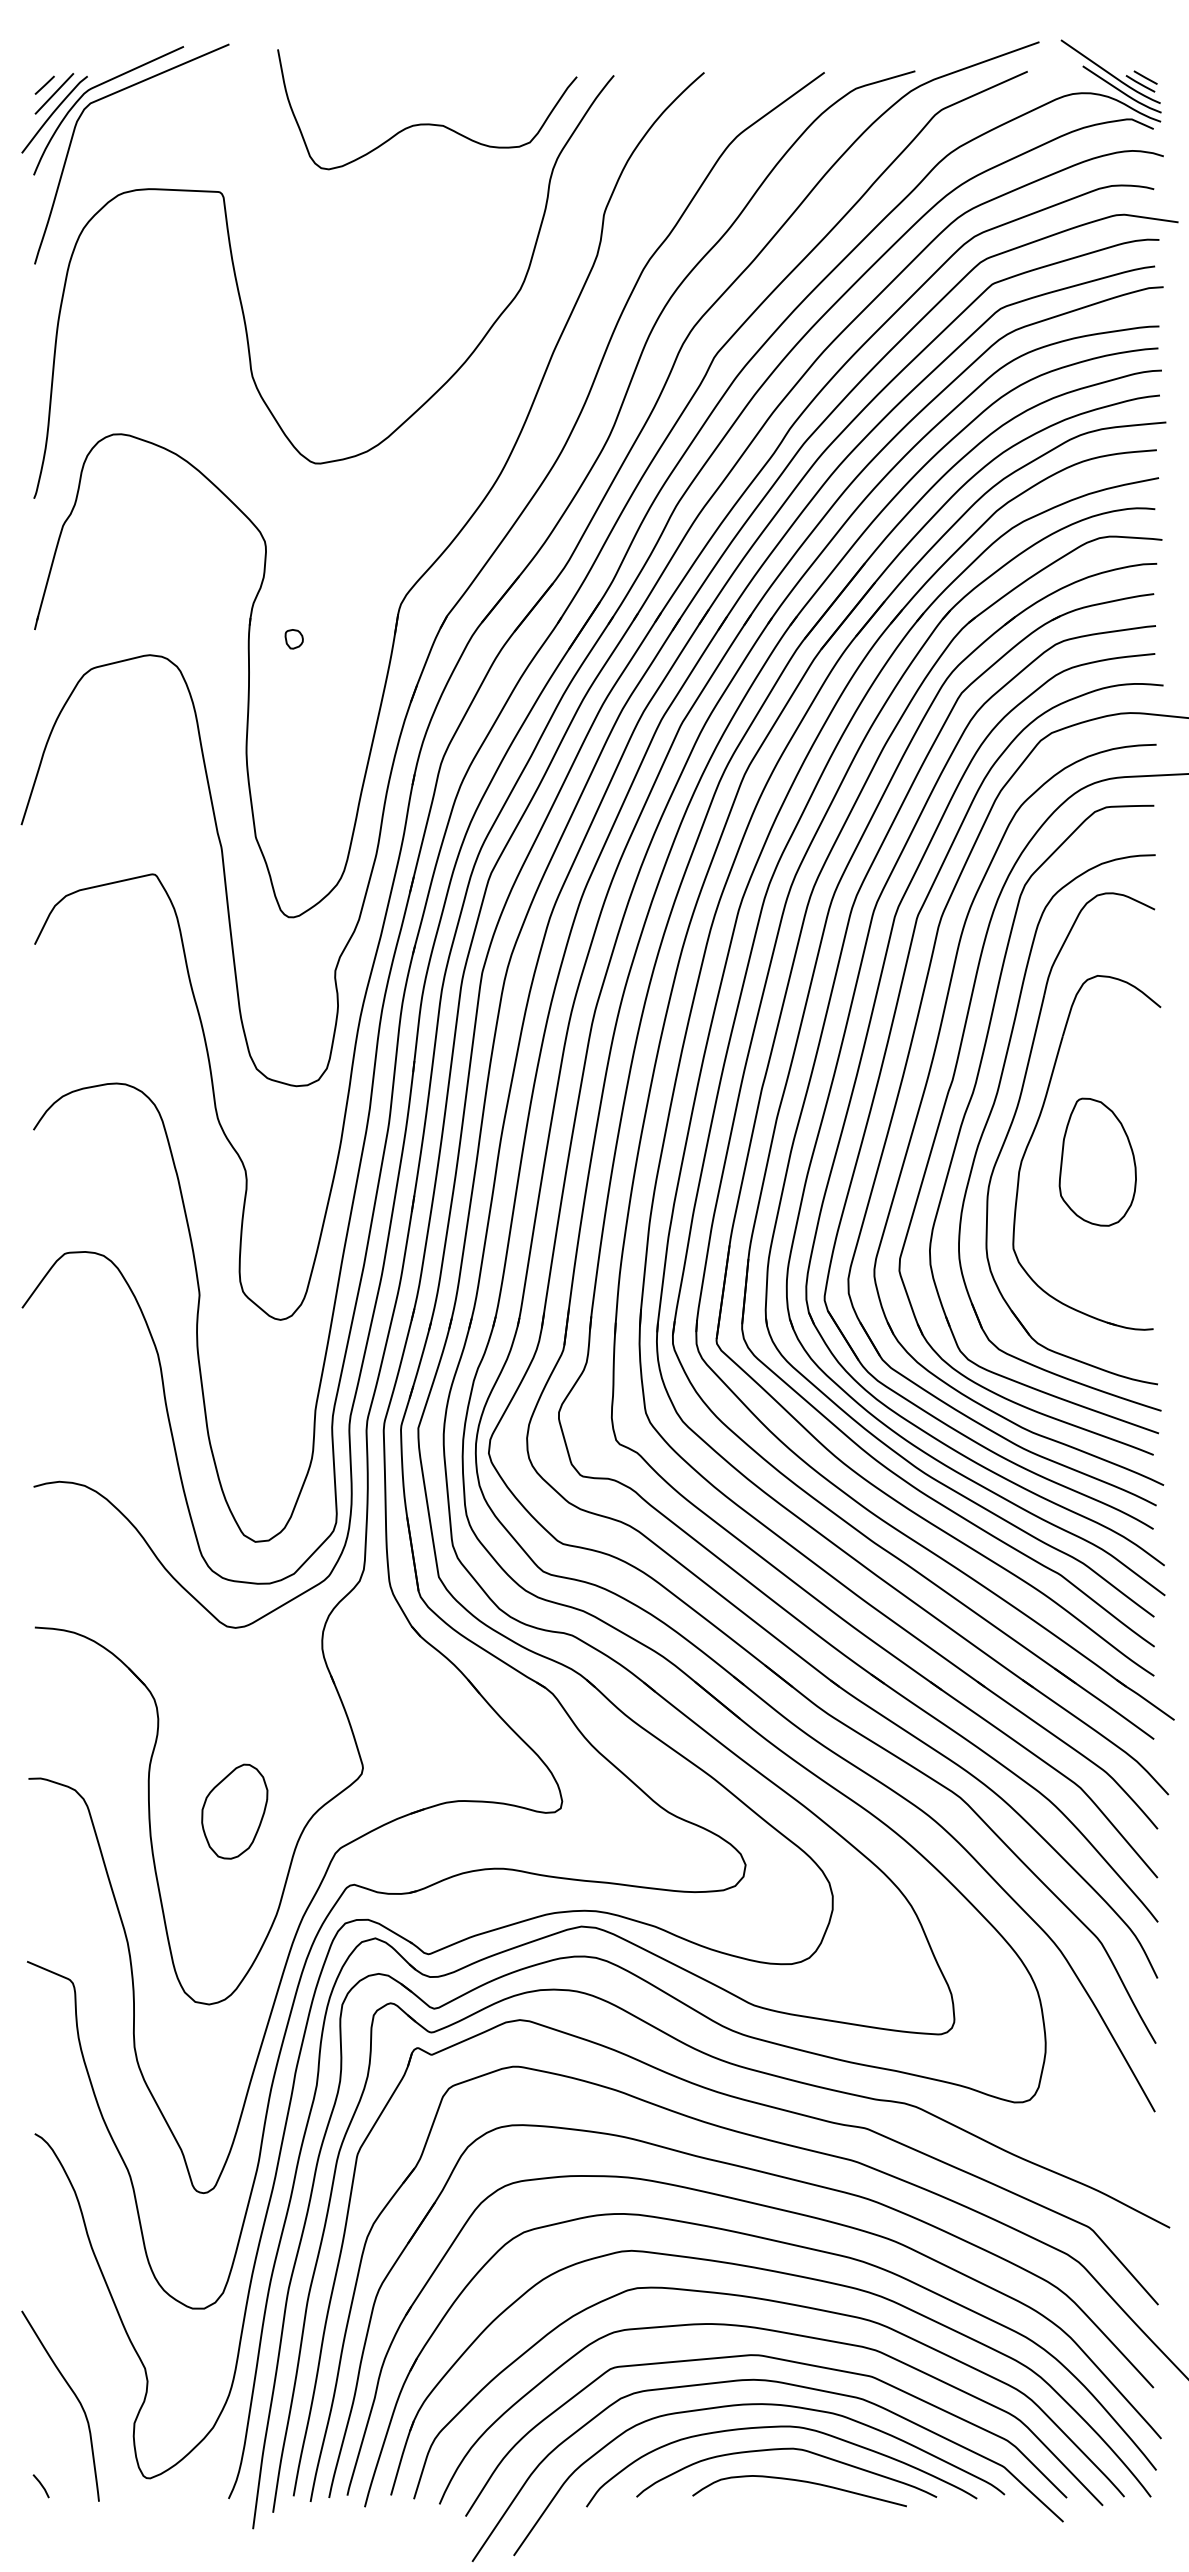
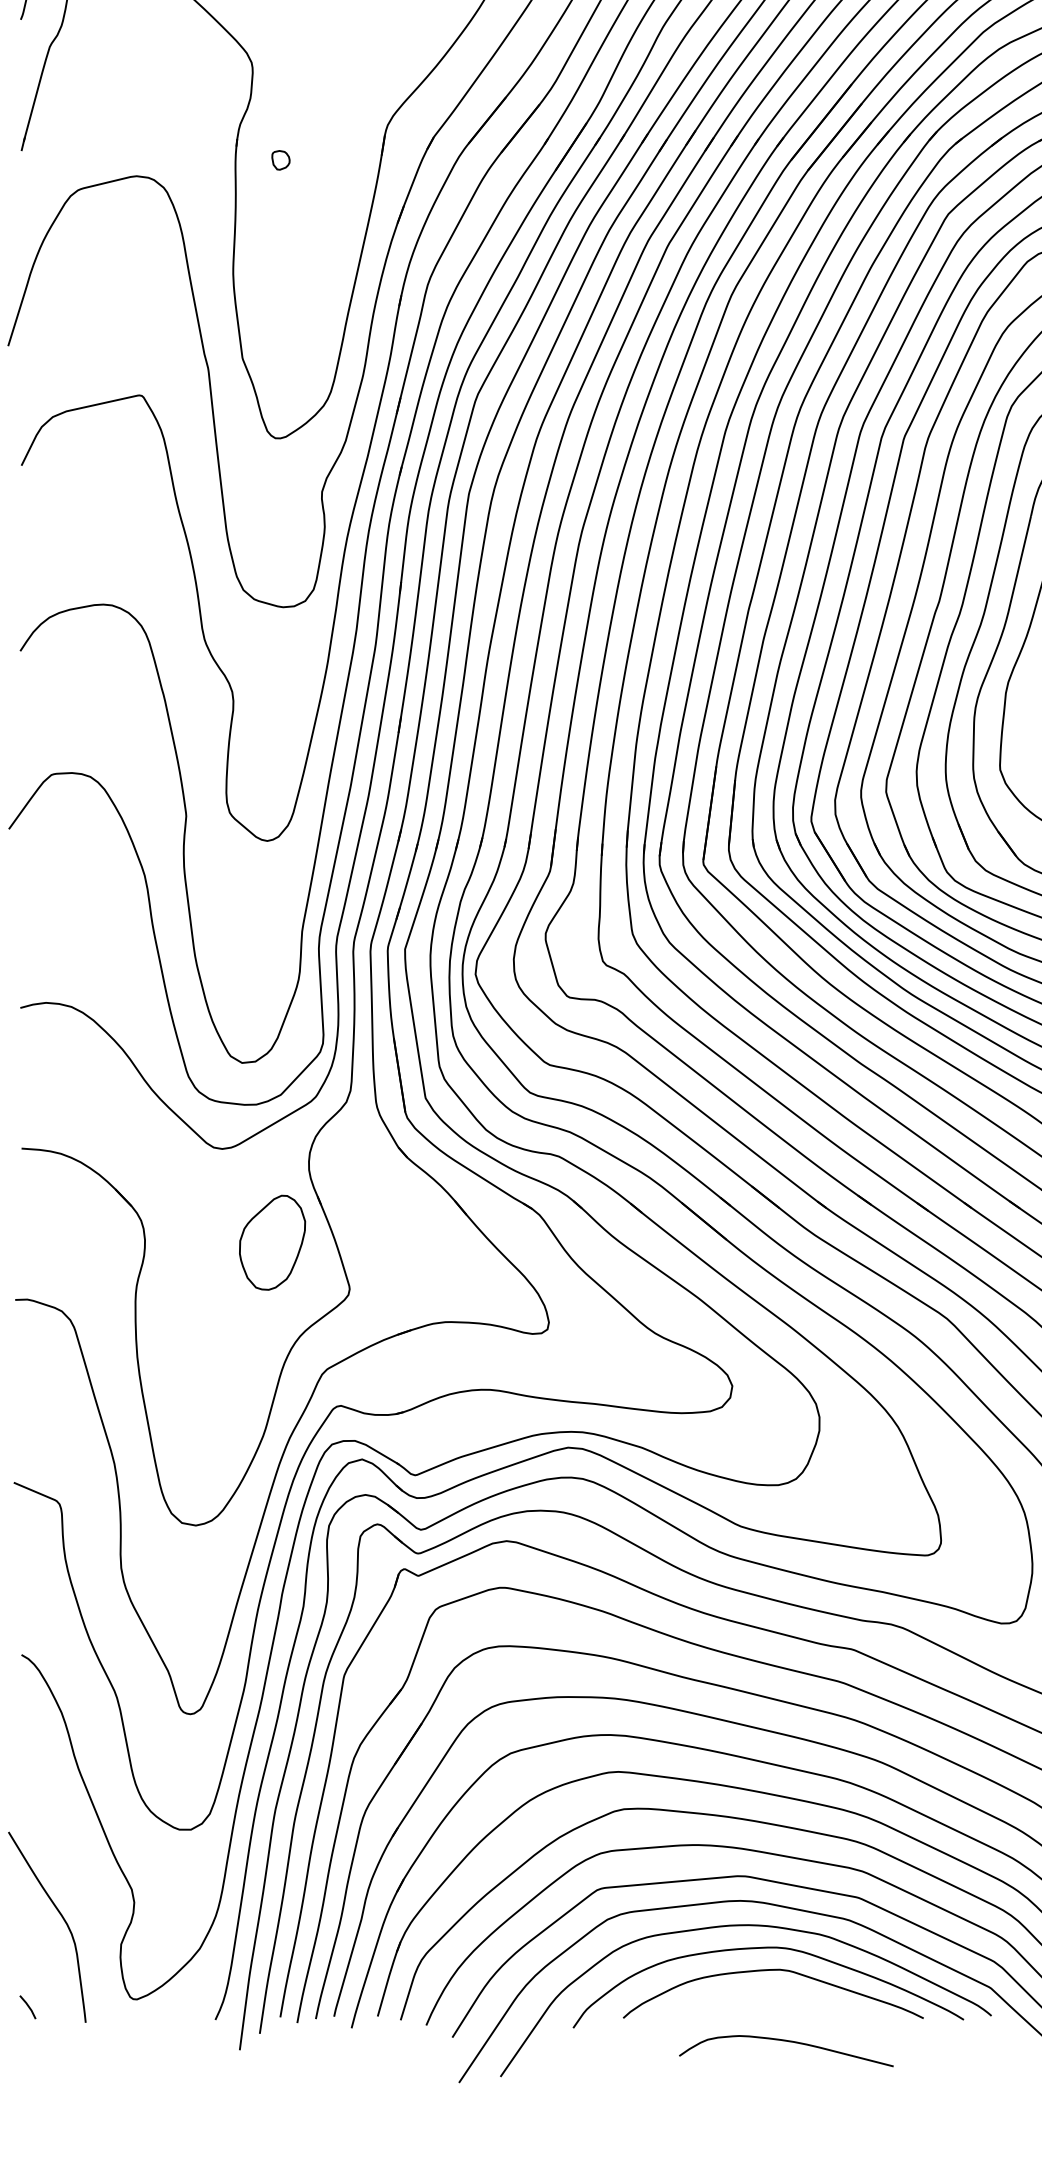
part: (234, 1811) -> (272, 1242), moved
curve: (802, 2482) -> (789, 2042), moved

